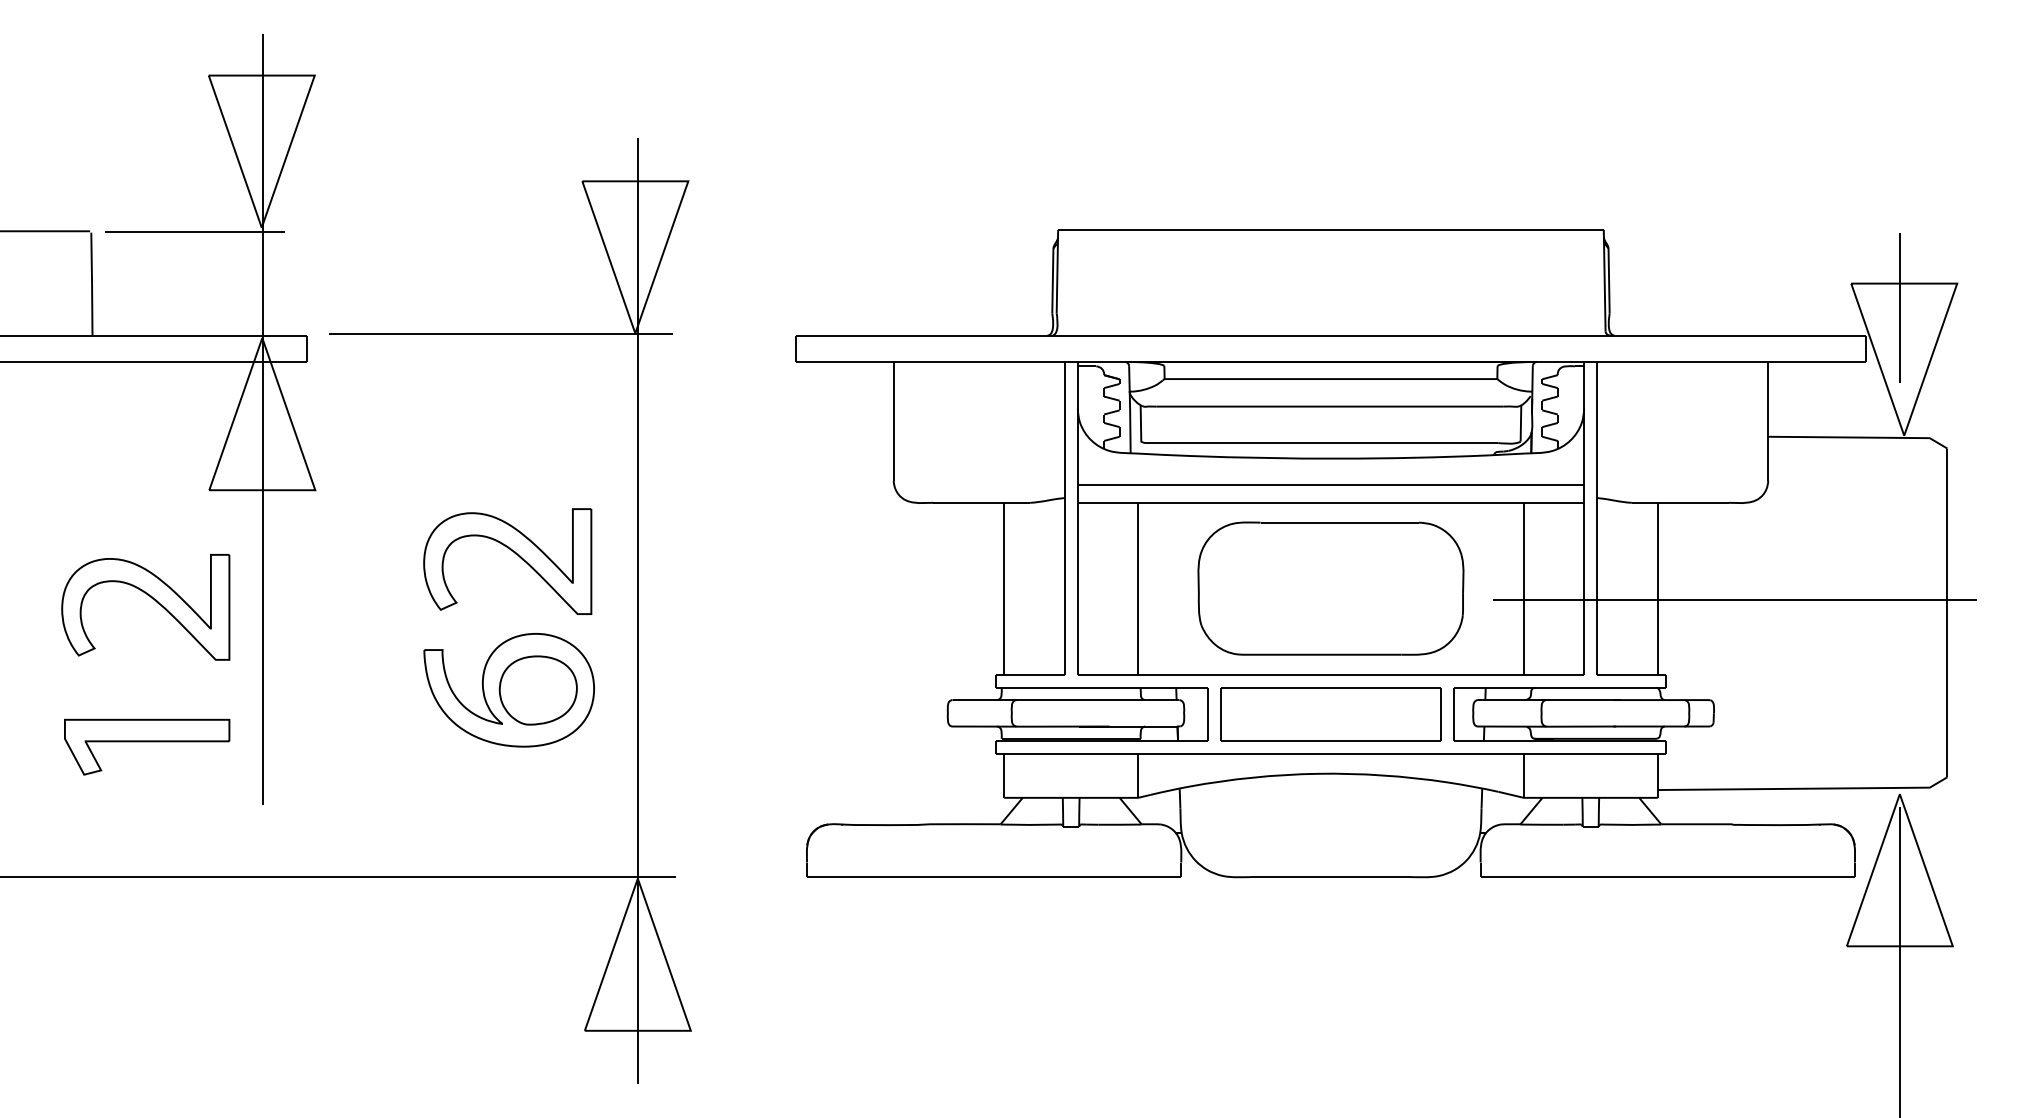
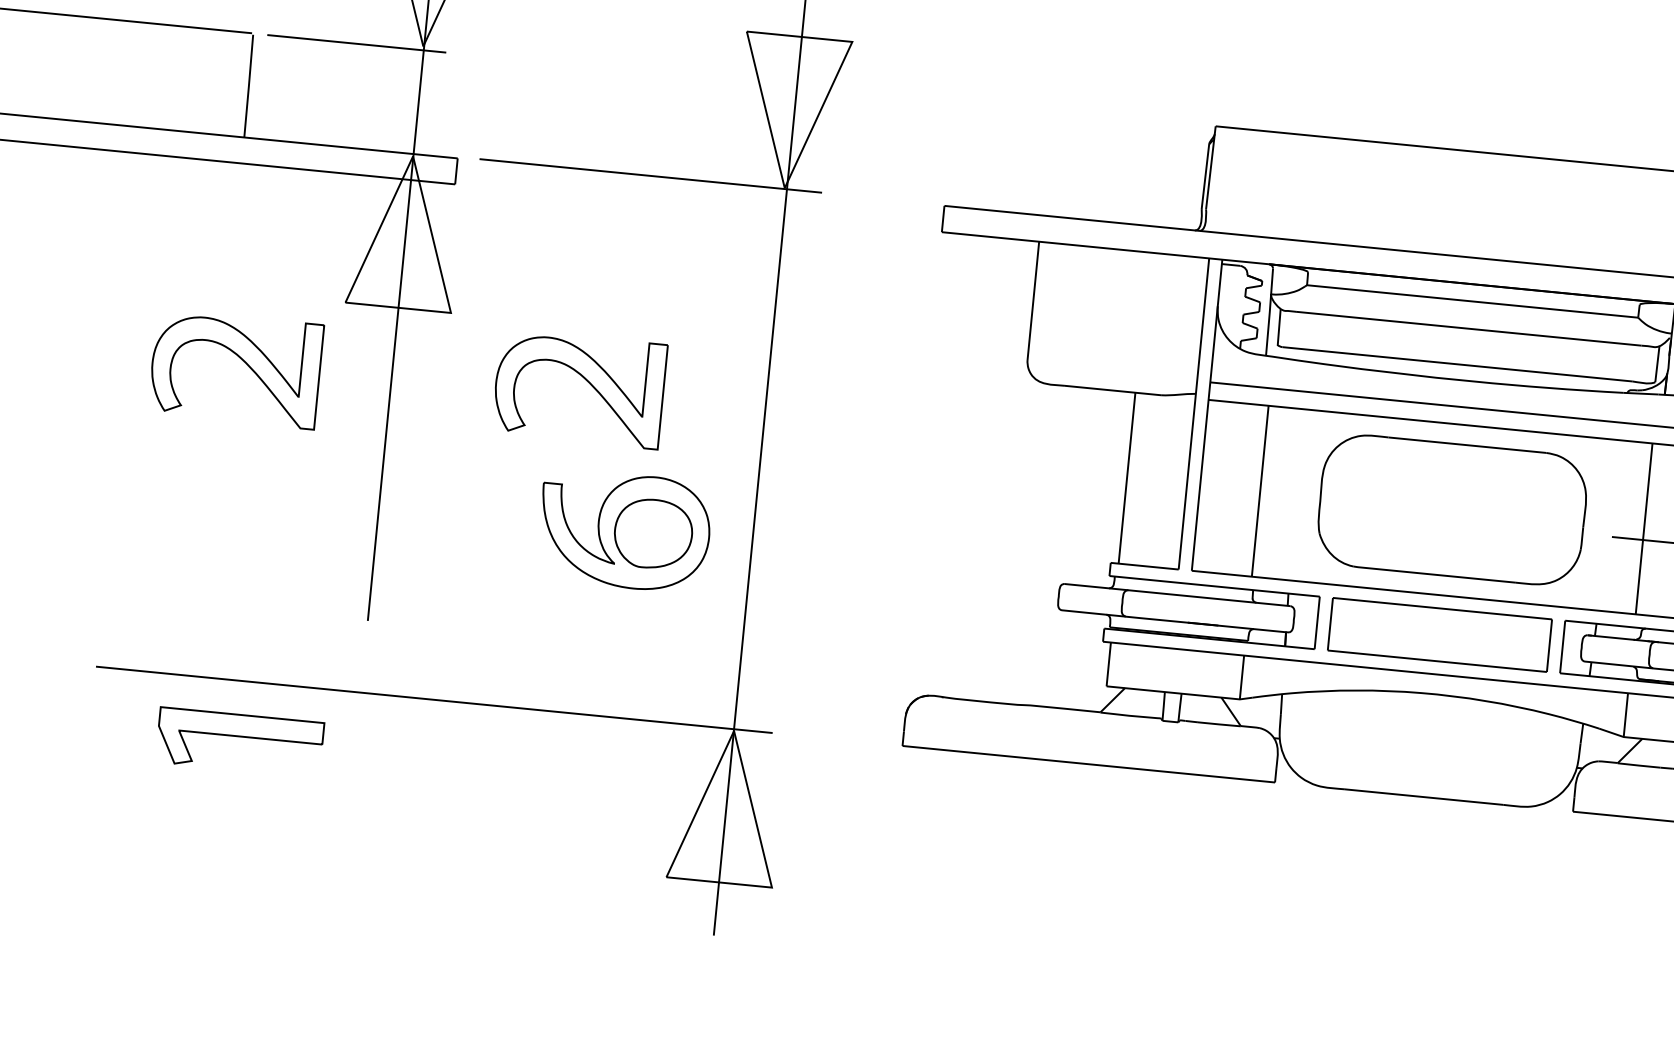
part: (514, 553) -> (587, 381), moved
part: (152, 599) -> (243, 362), moved
part: (147, 746) -> (240, 741), moved

